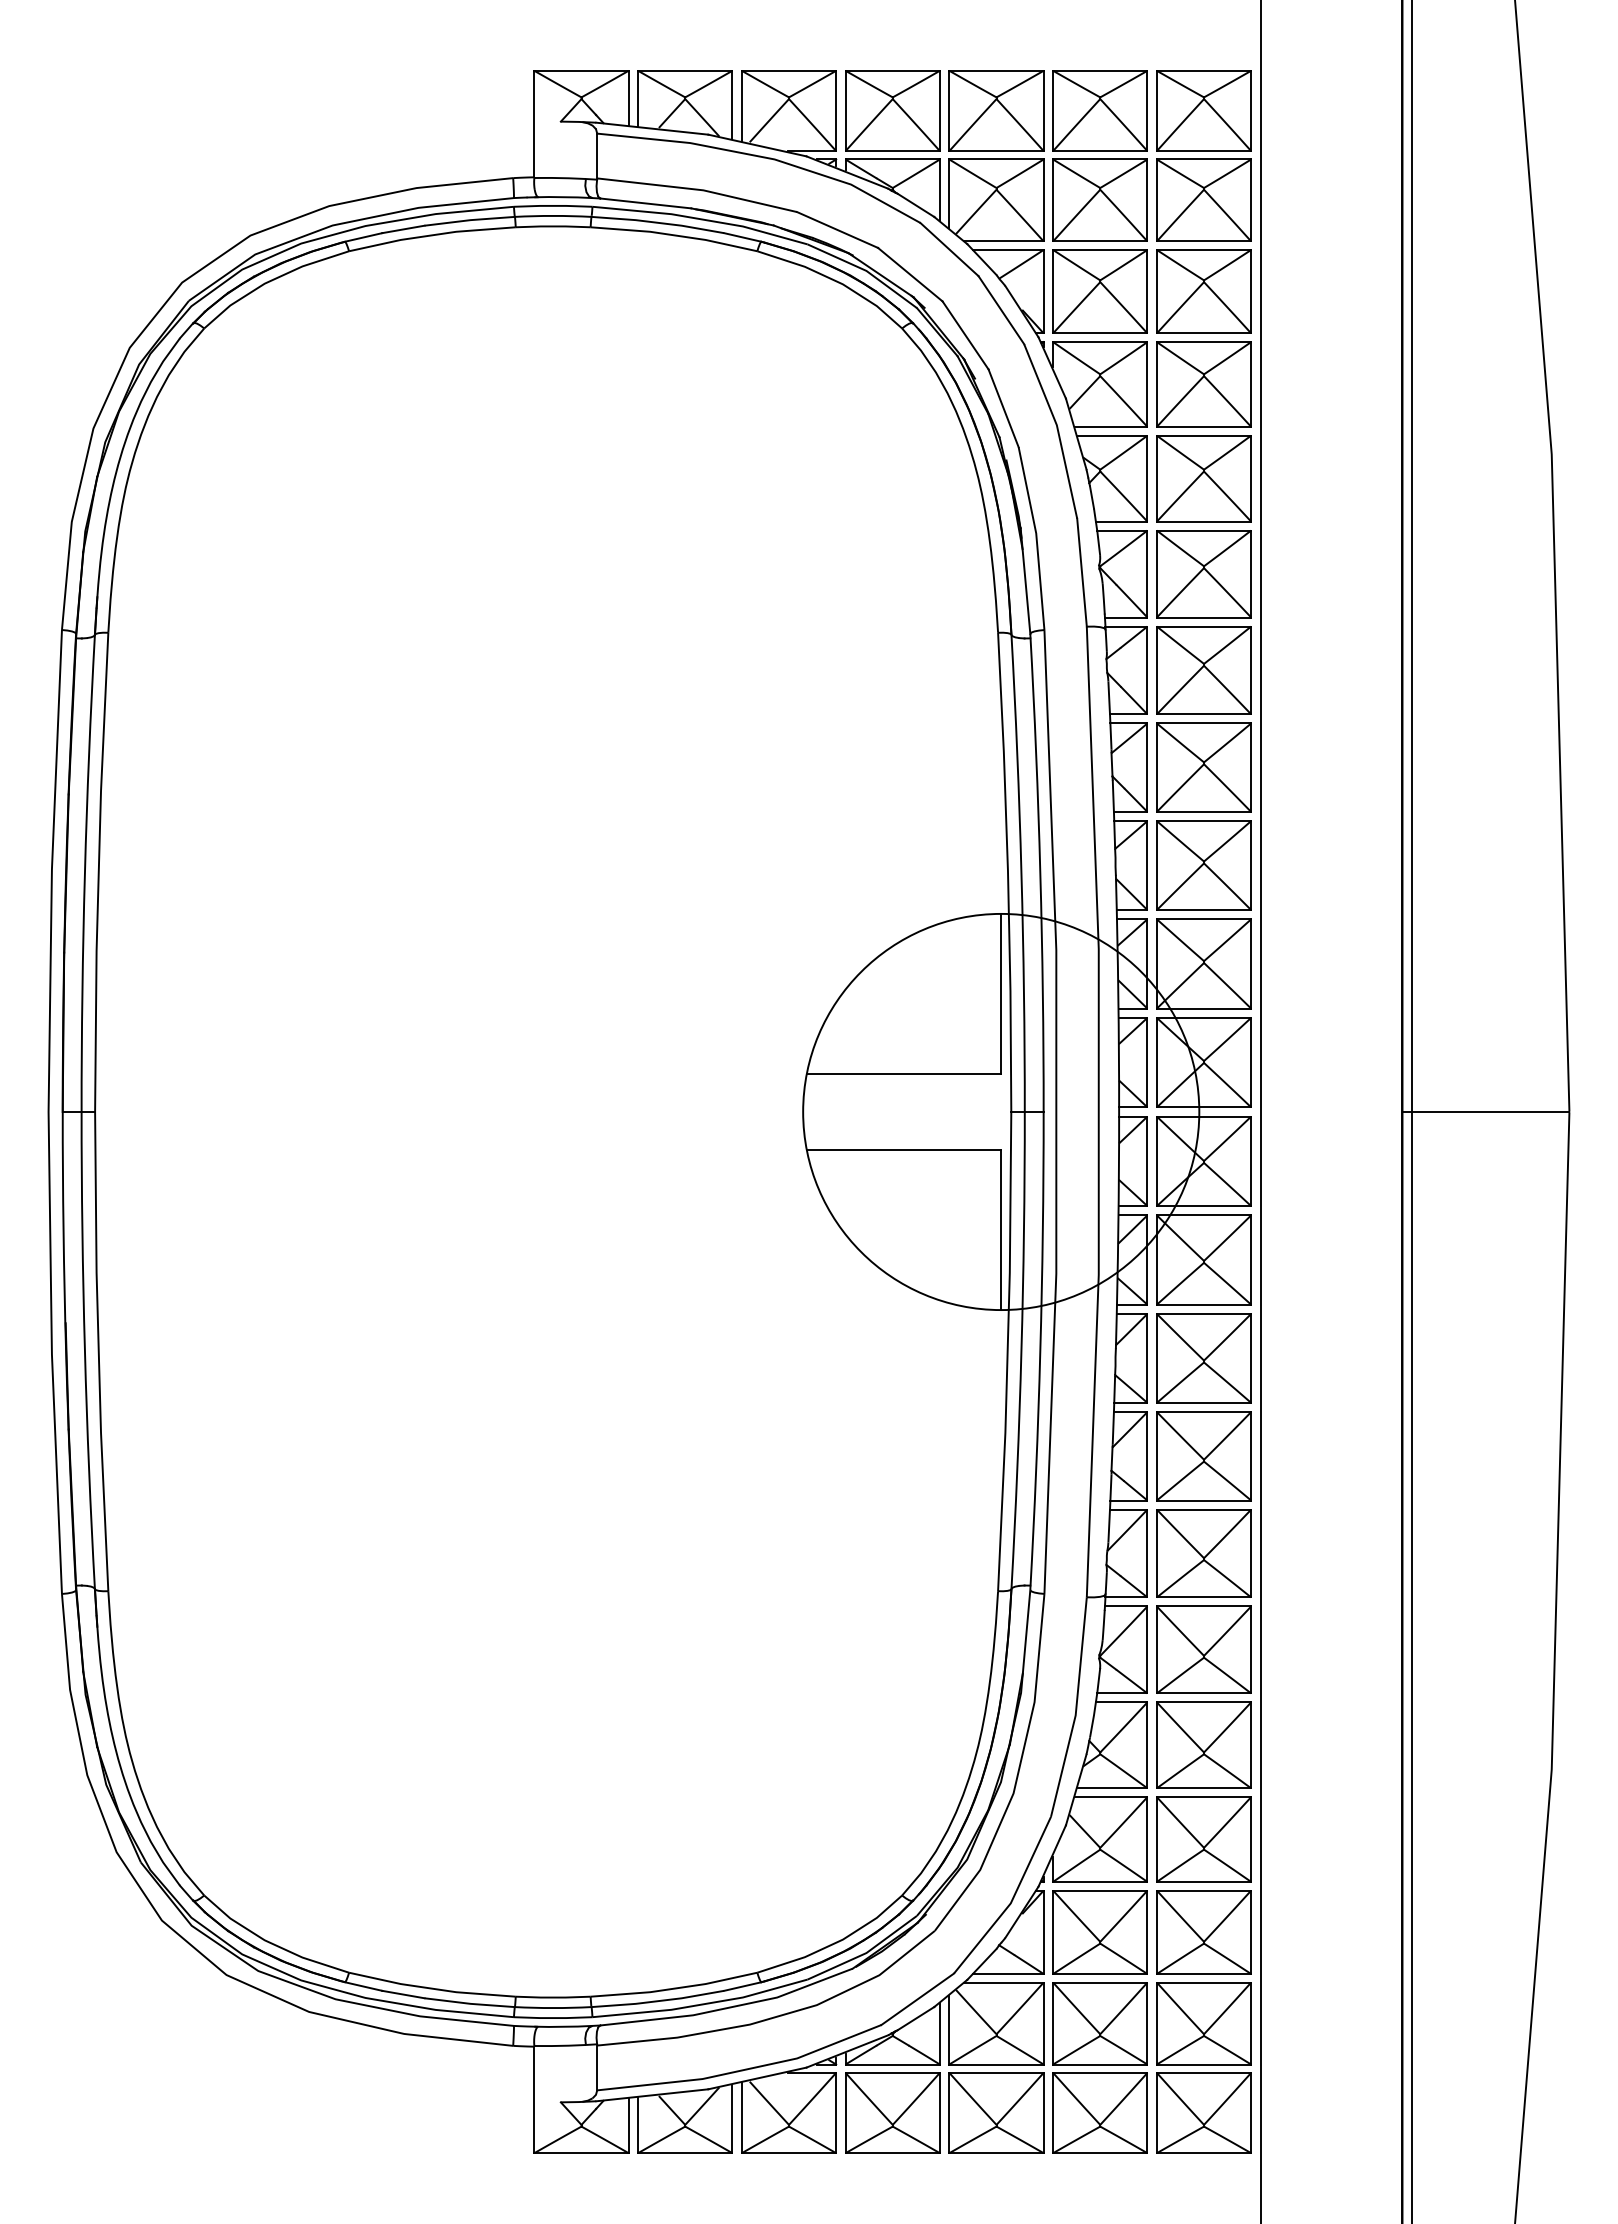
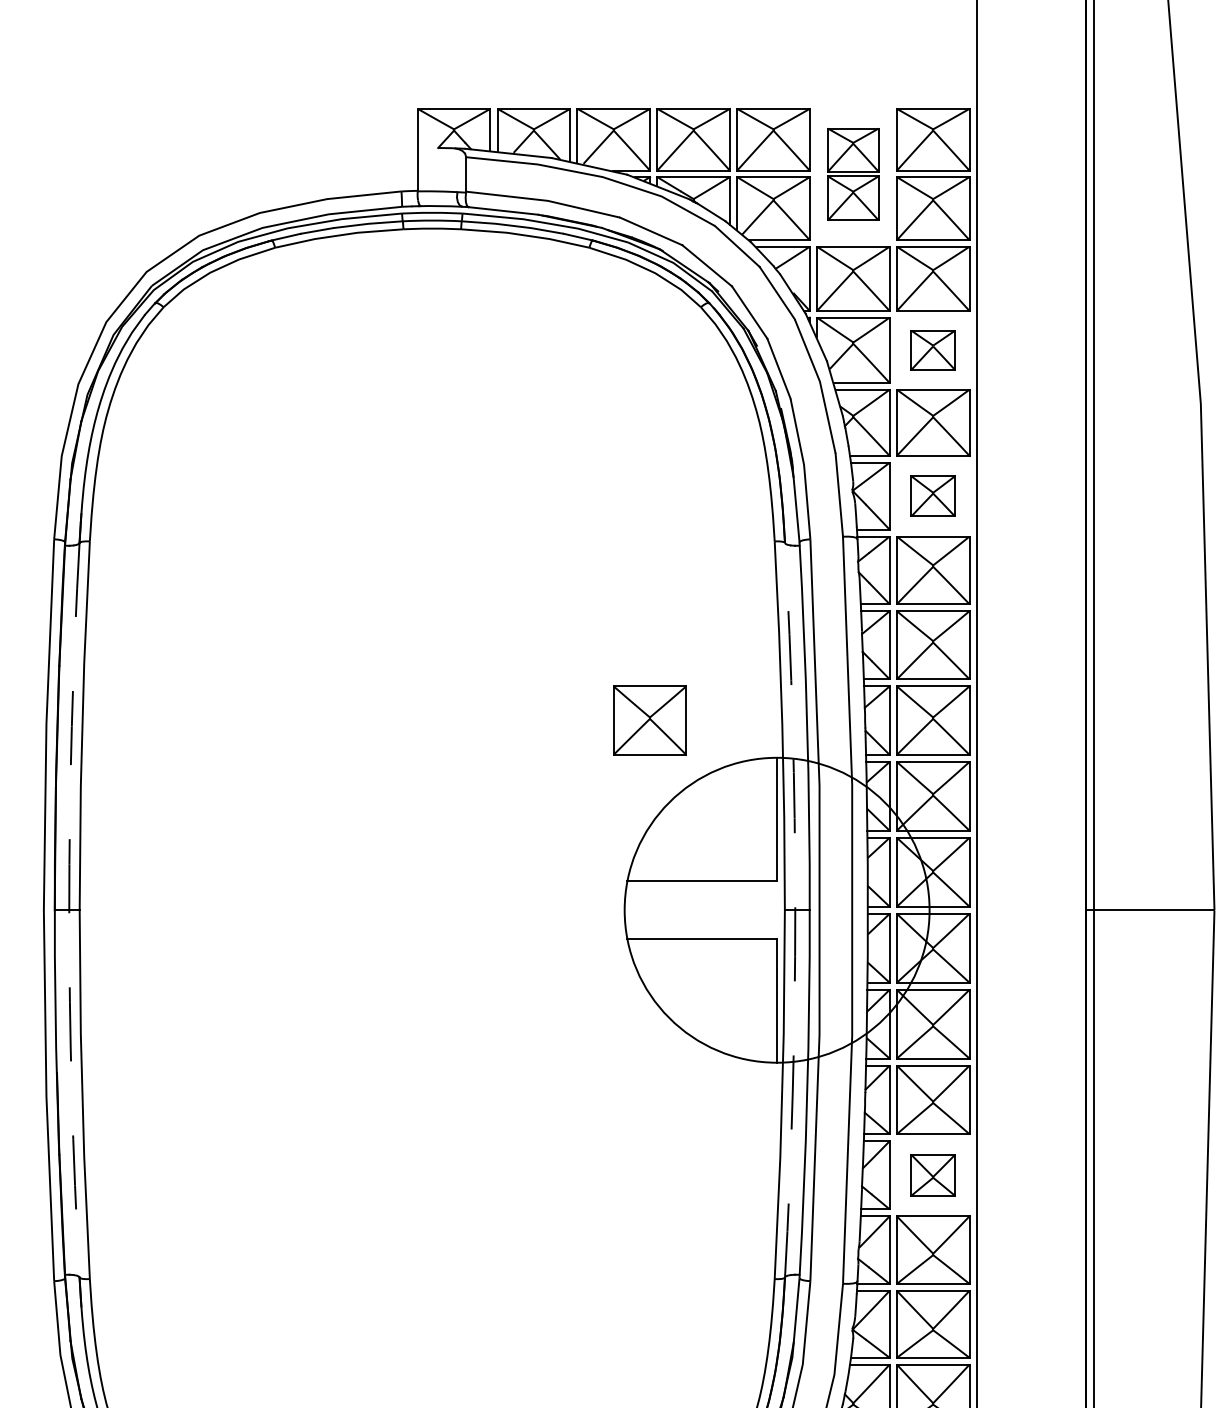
part: (1099, 155) -> (852, 174), size x0.7
part: (1203, 384) -> (932, 350), size x0.6
part: (1203, 574) -> (932, 496), size x0.6
part: (835, 865) -> (649, 720), added
arc: (81, 1112) -> (69, 910), solid -> dashed
arc: (1024, 1112) -> (795, 910), solid -> dashed
part: (1203, 1456) -> (932, 1175), size x0.6

